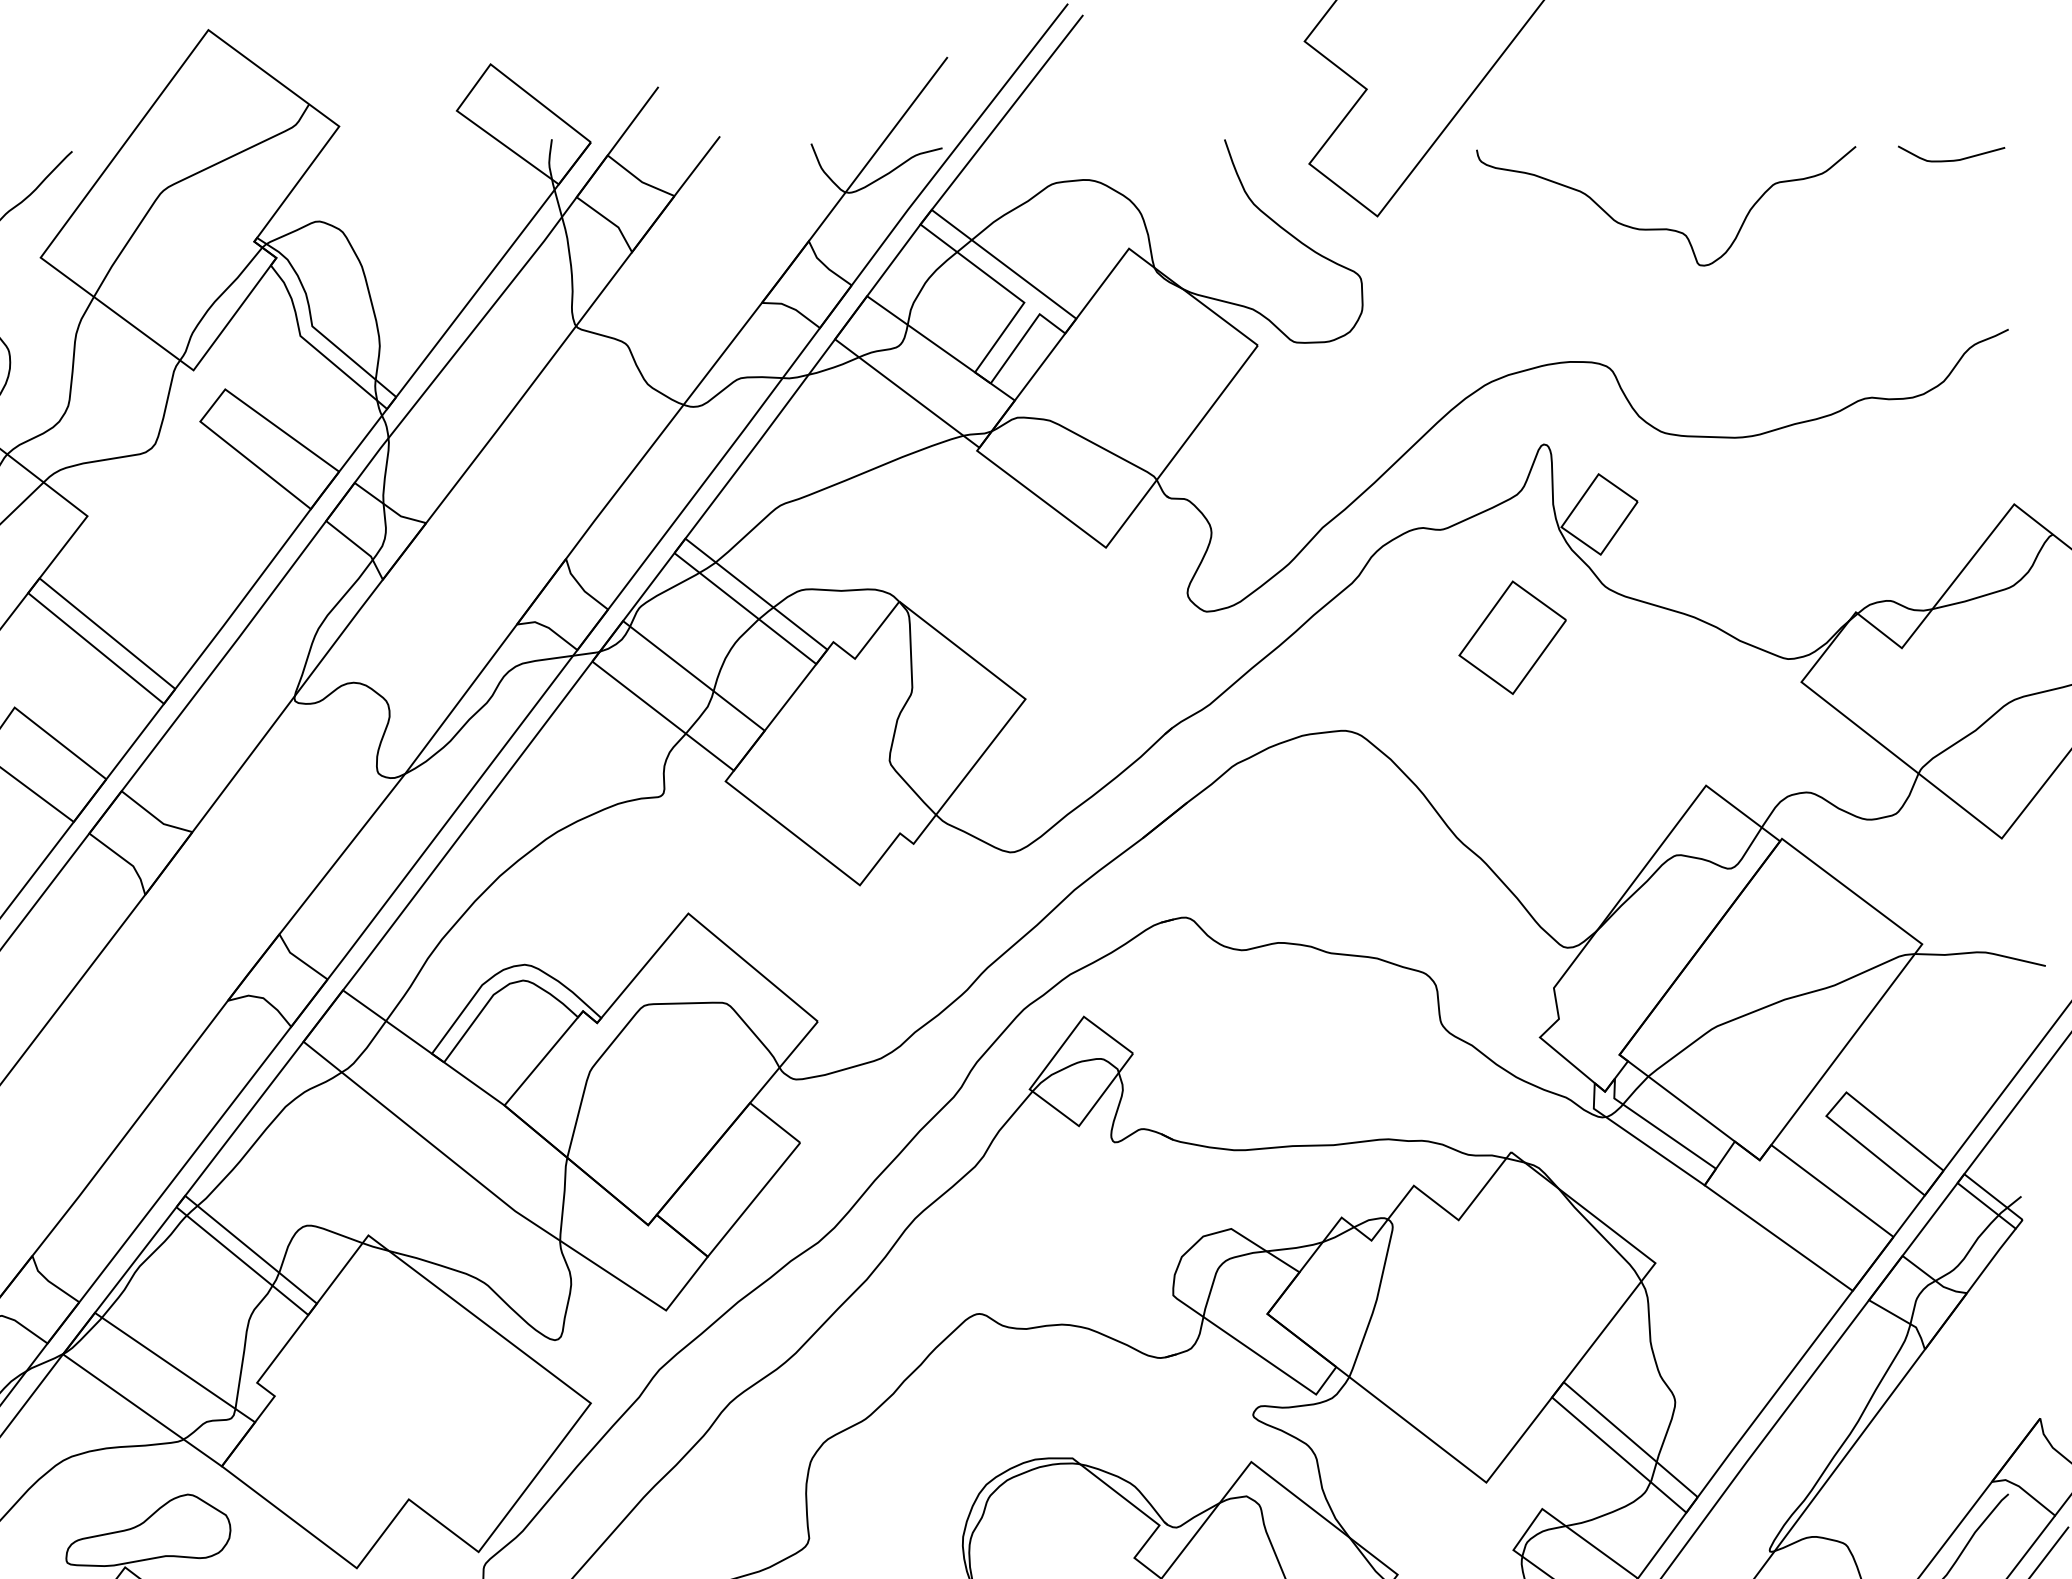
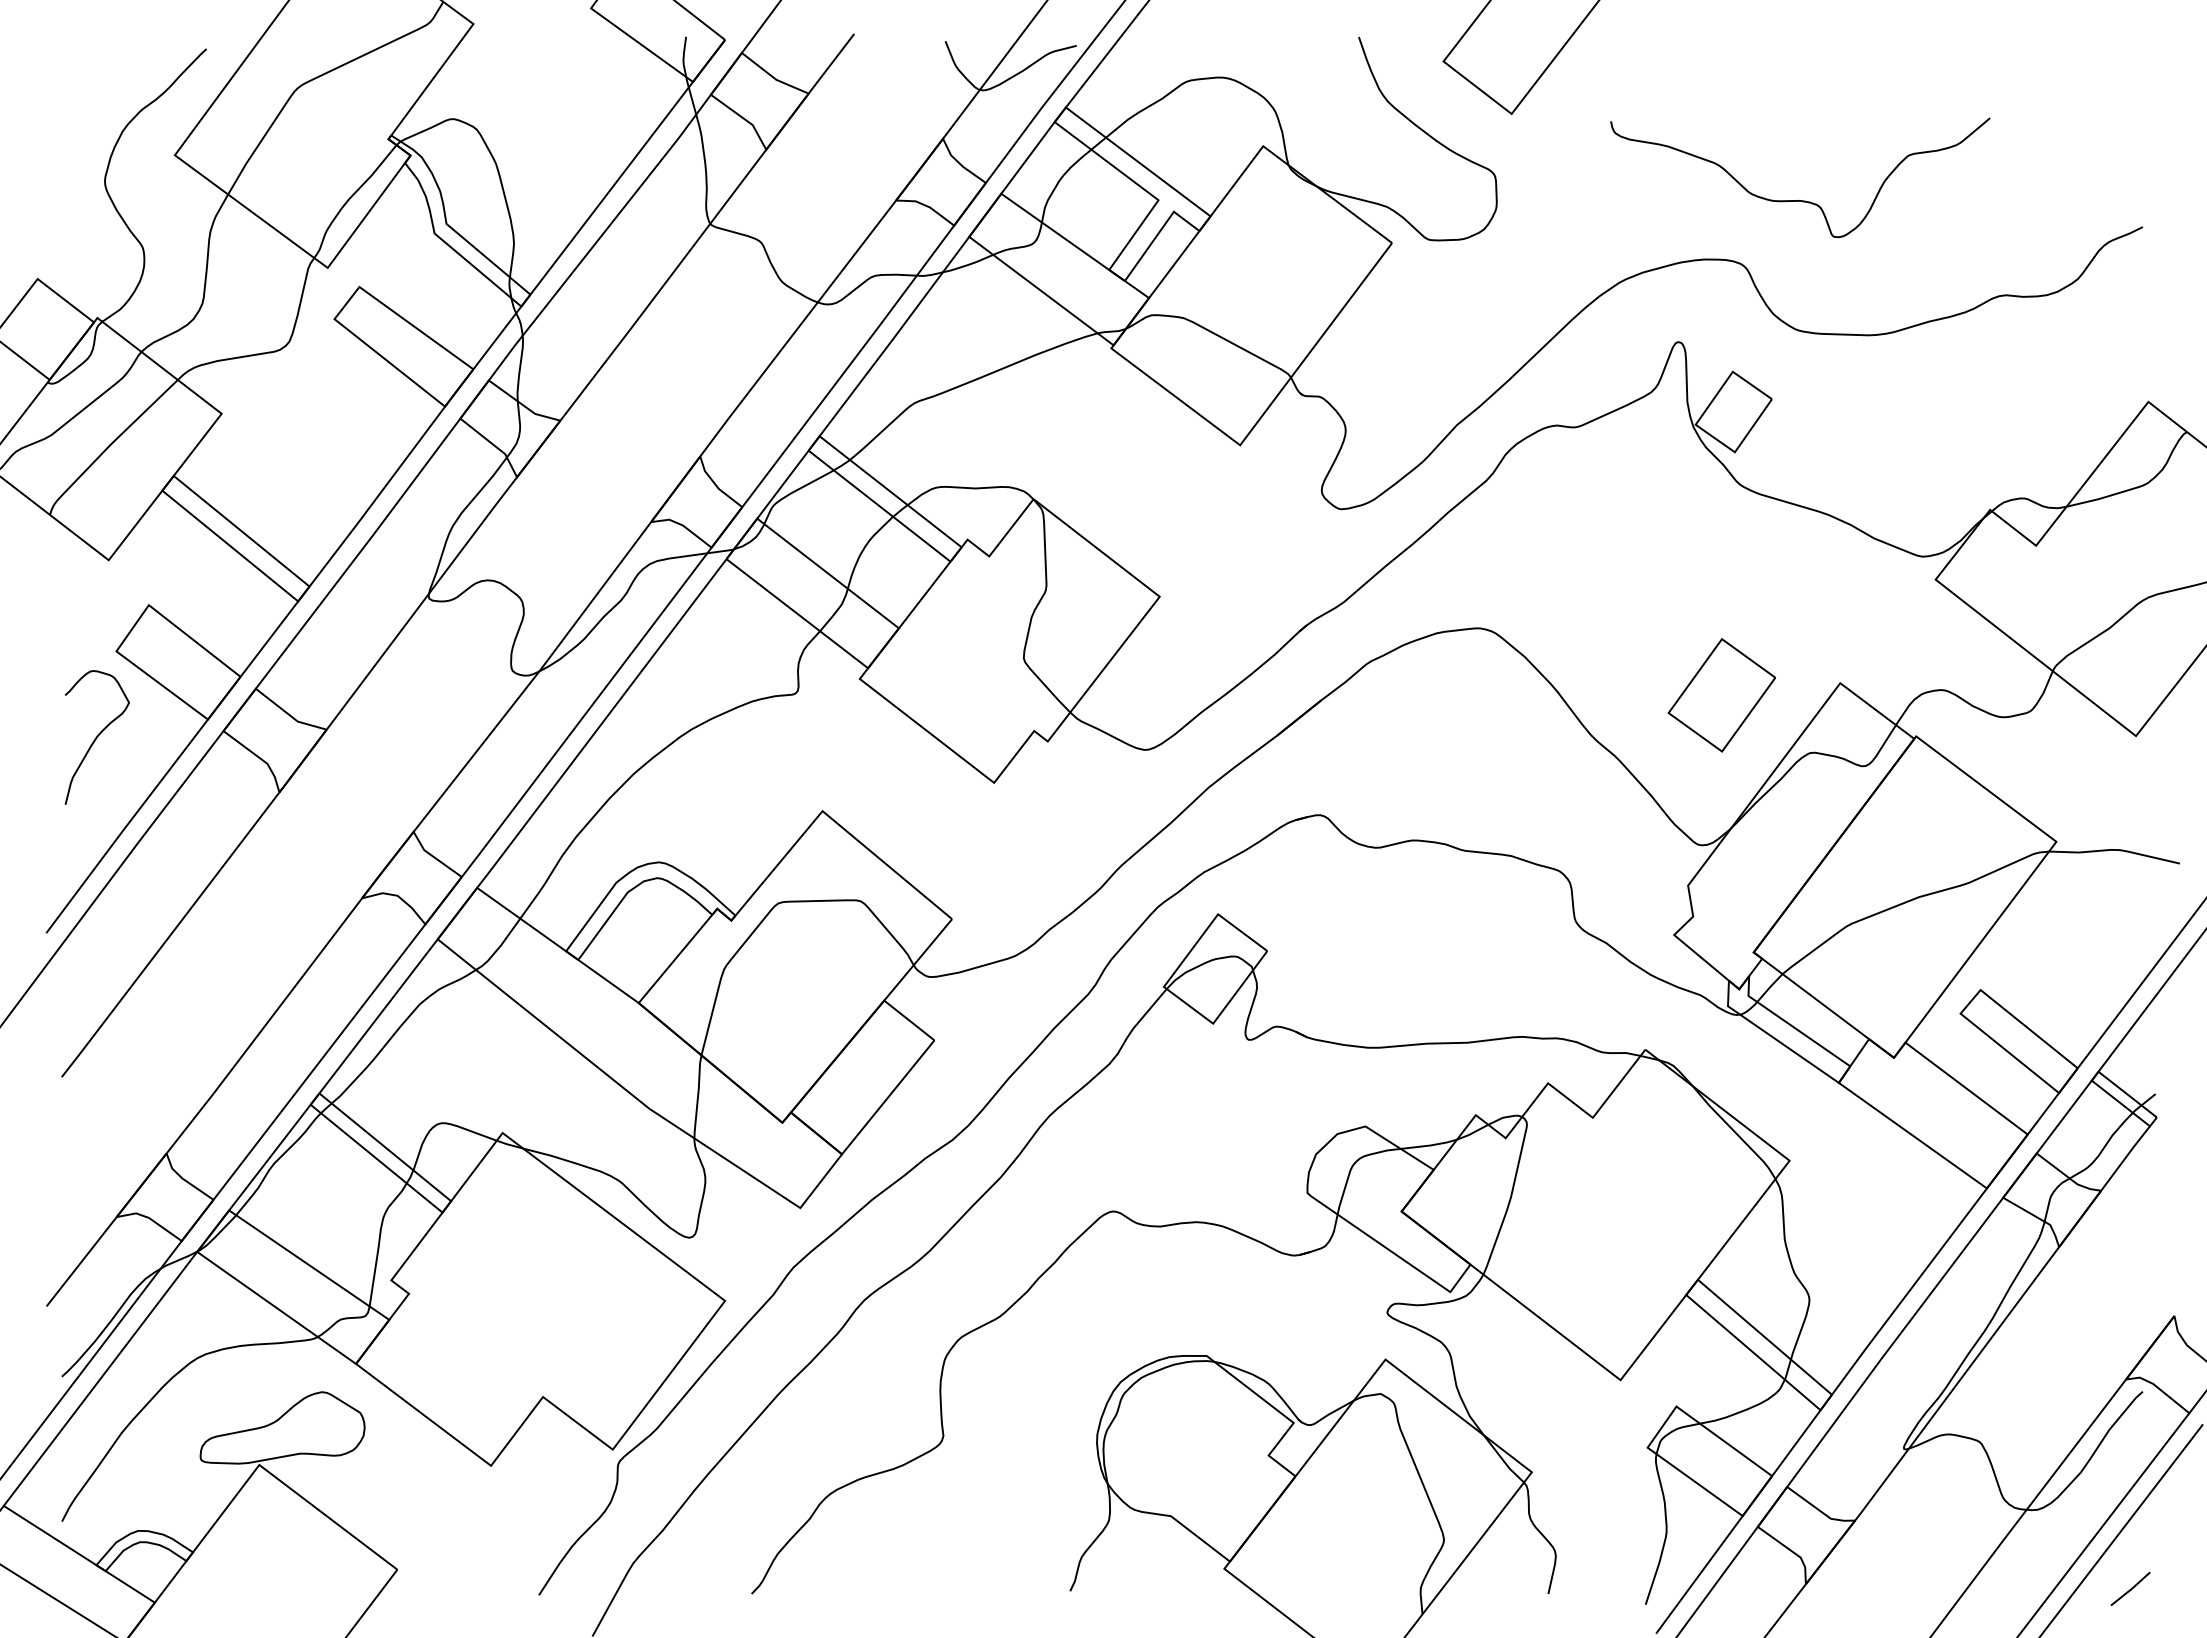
curve: (1951, 159) -> (2085, 57), removed
curve: (1666, 228) -> (1800, 200), moved
part: (1512, 637) -> (1721, 695), moved

